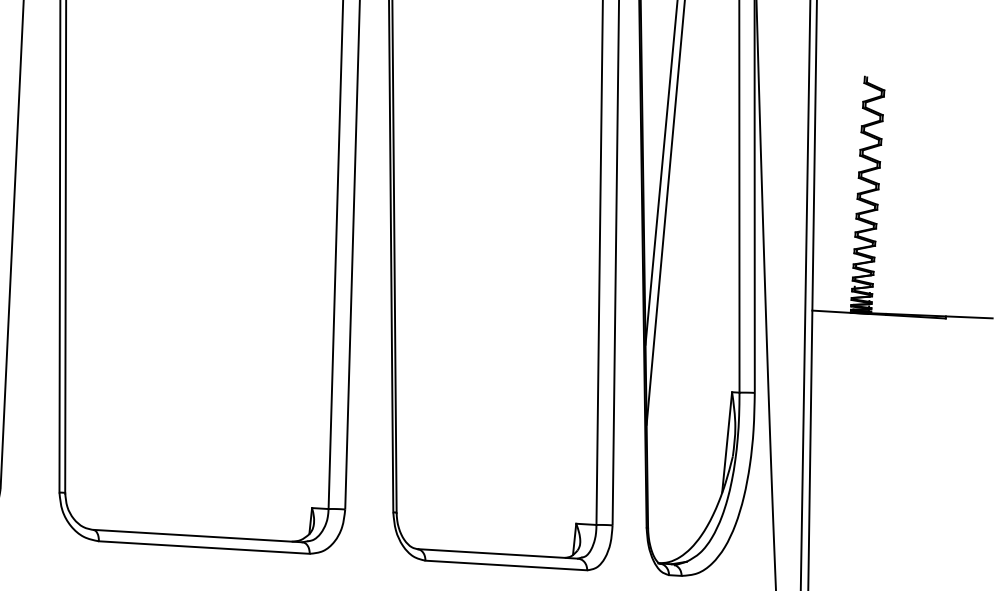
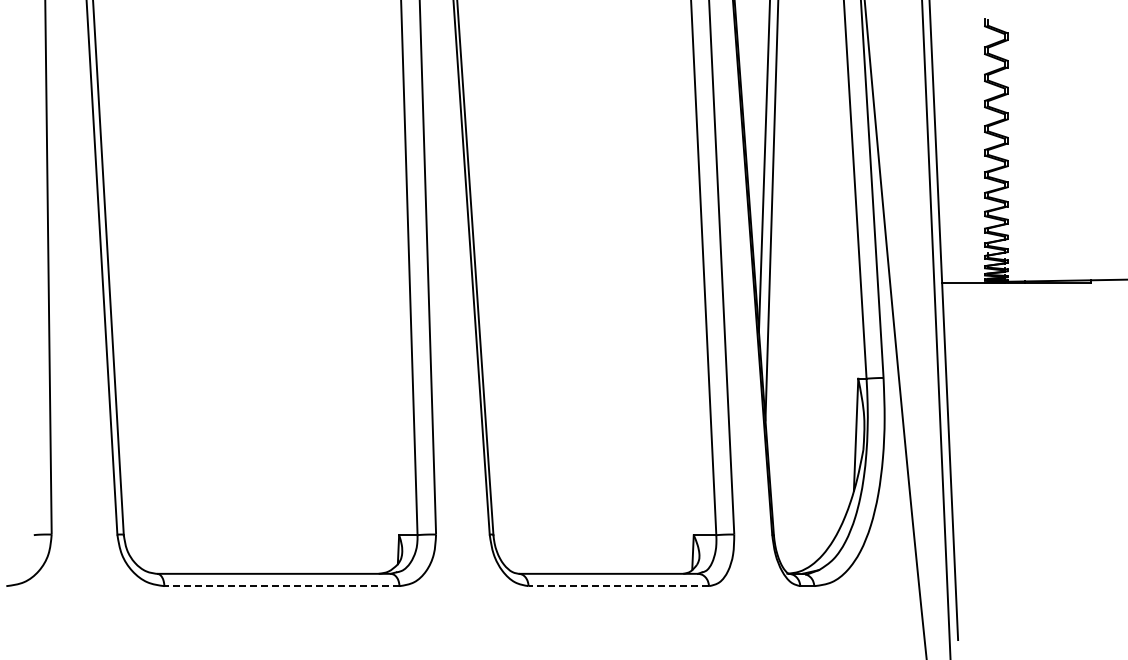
line: (204, 547) -> (282, 586), solid -> dashed
line: (506, 565) -> (618, 586), solid -> dashed

